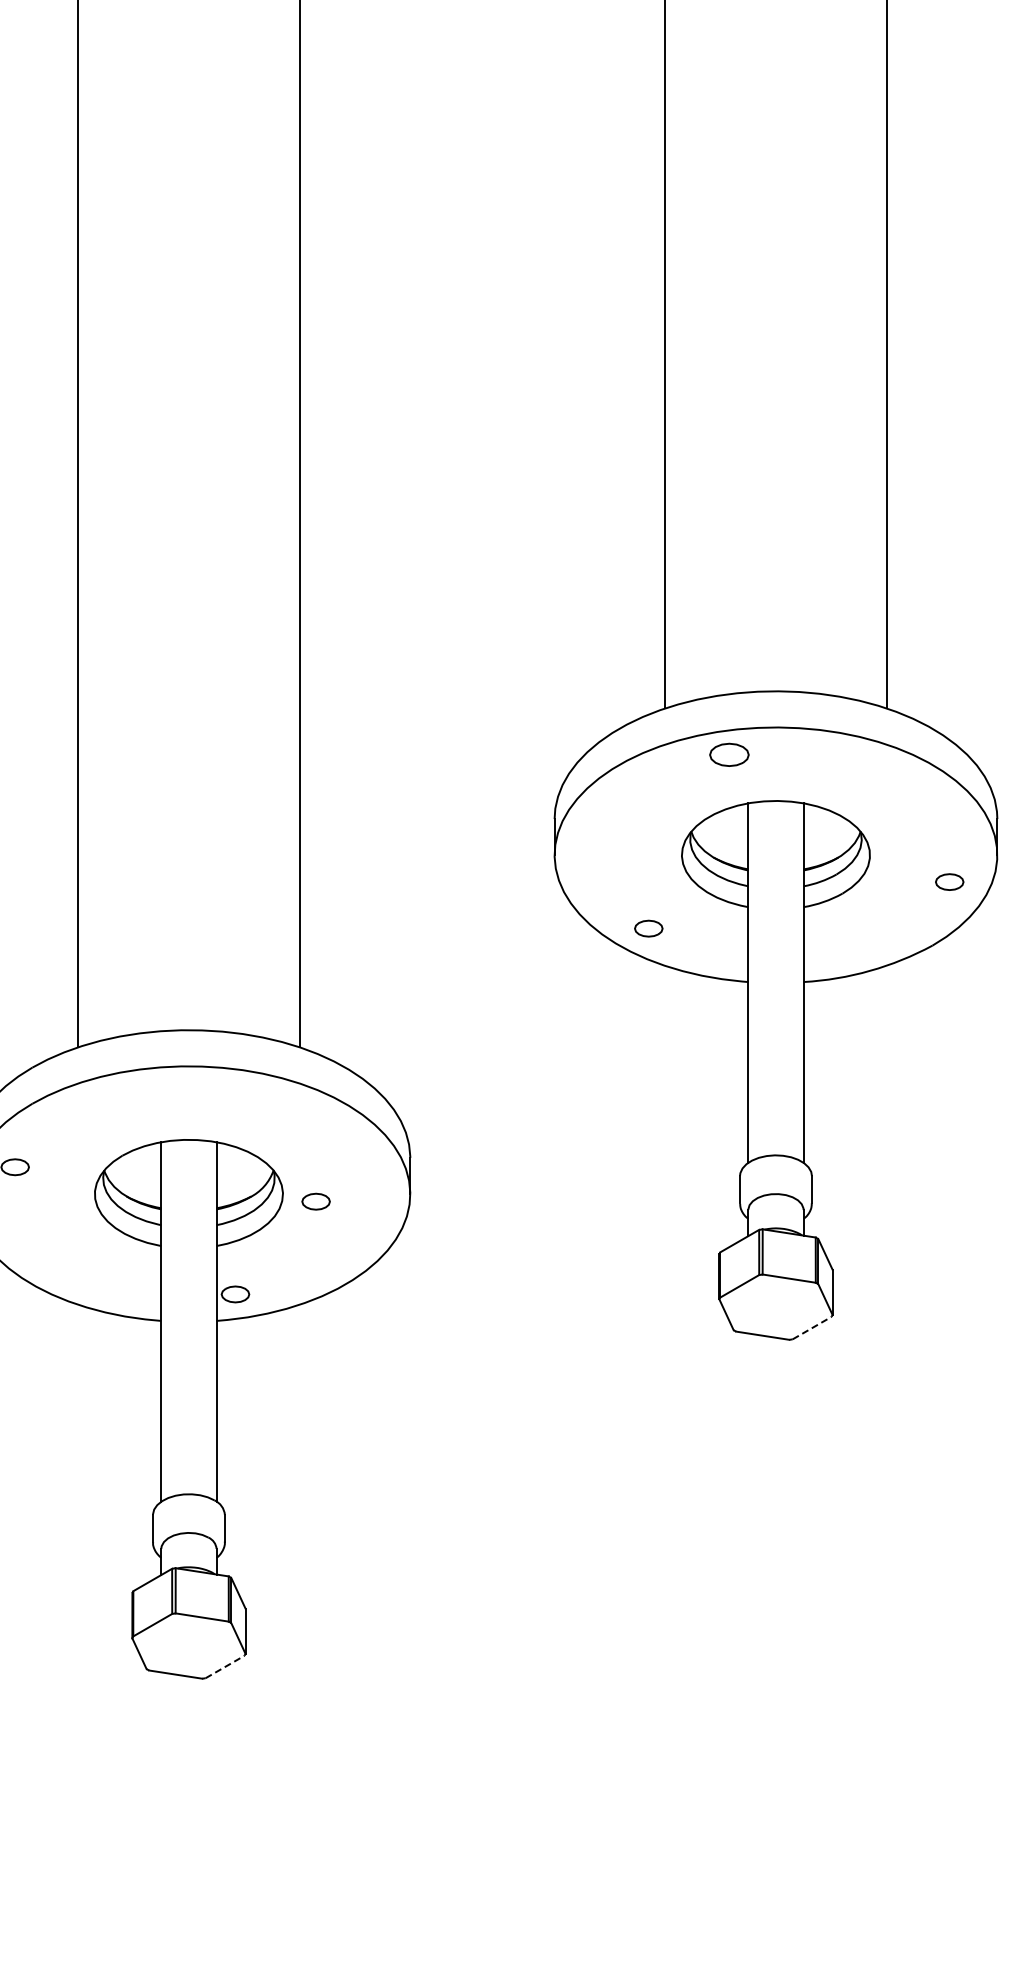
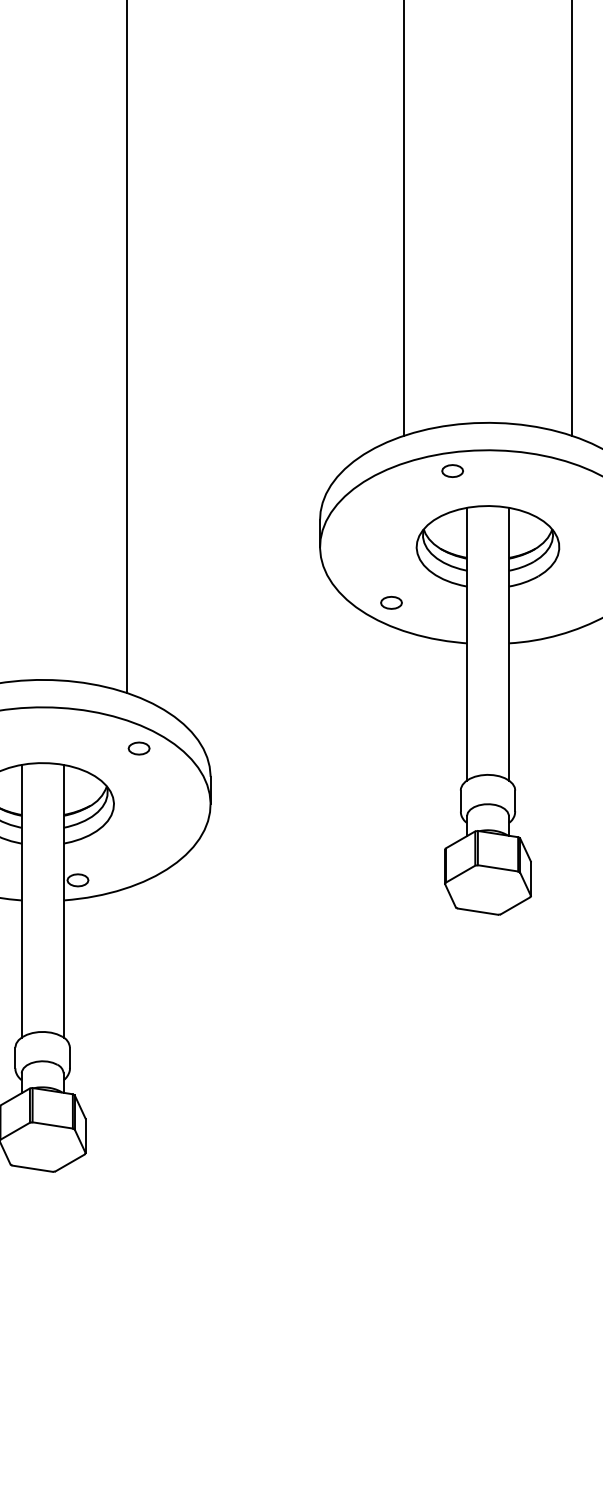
part: (729, 754) -> (452, 470), size x0.71
part: (315, 1201) -> (138, 748), moved
line: (812, 1327) -> (515, 905), dashed -> solid
line: (225, 1666) -> (70, 1162), dashed -> solid

